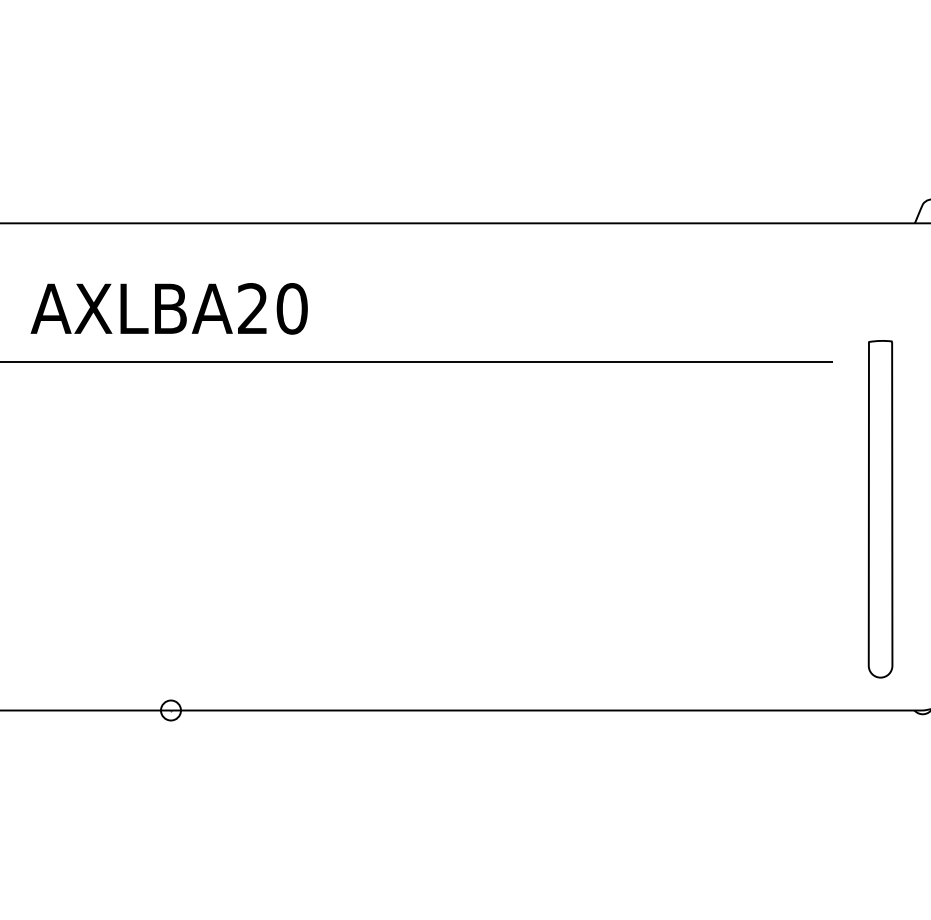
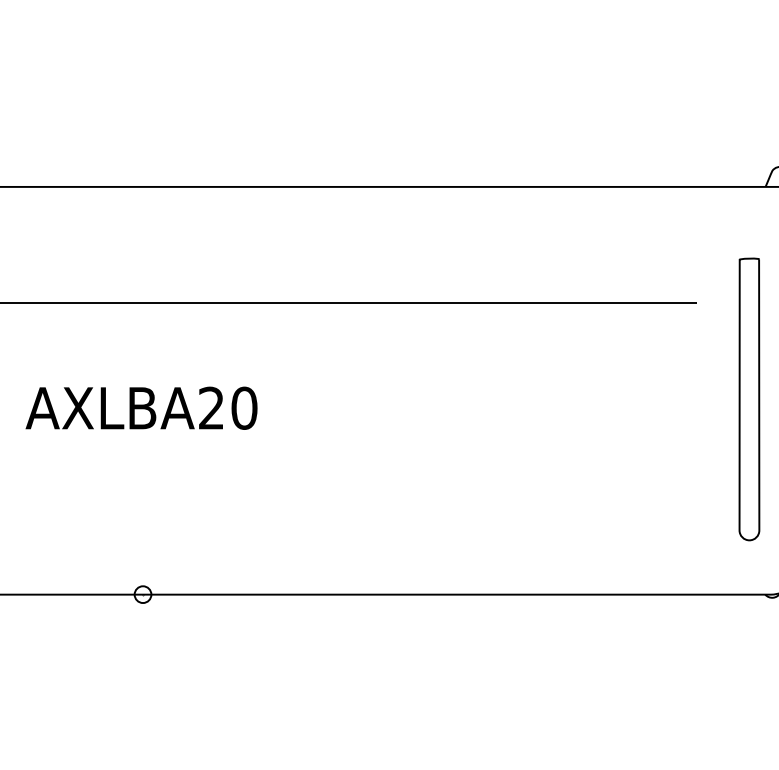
text: (168, 308) -> (140, 408), moved
part: (880, 509) -> (749, 399), moved

